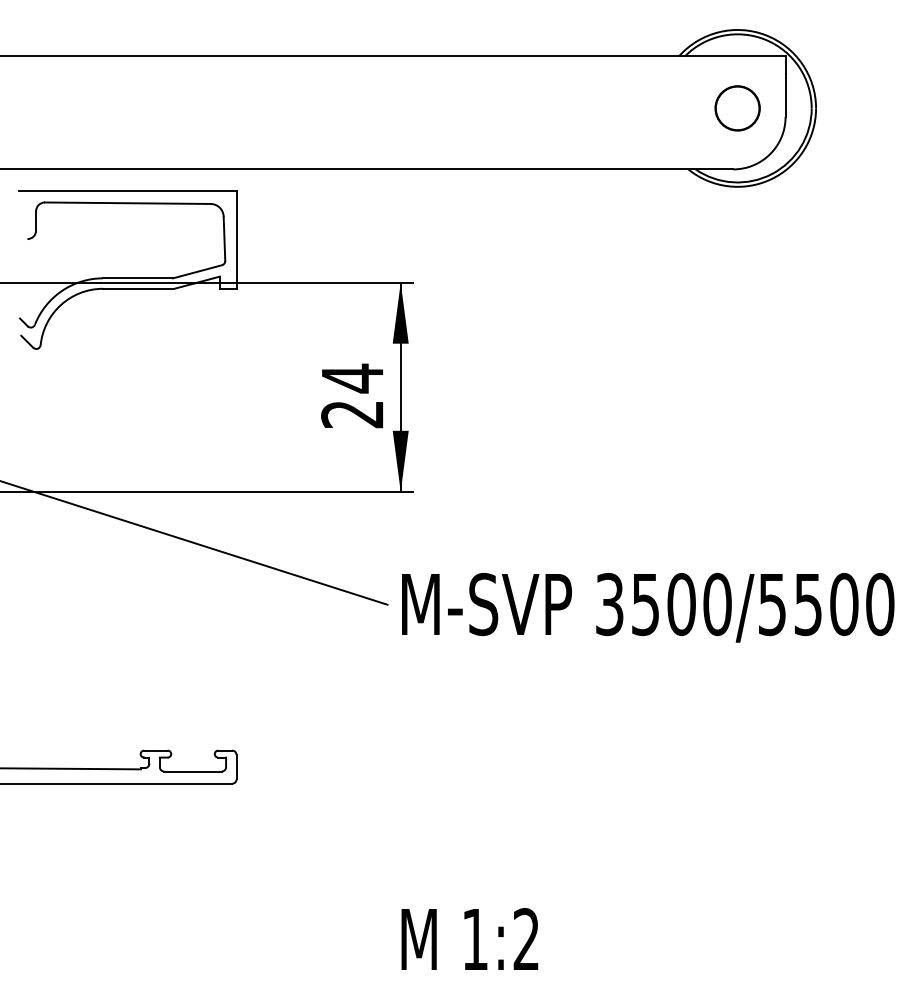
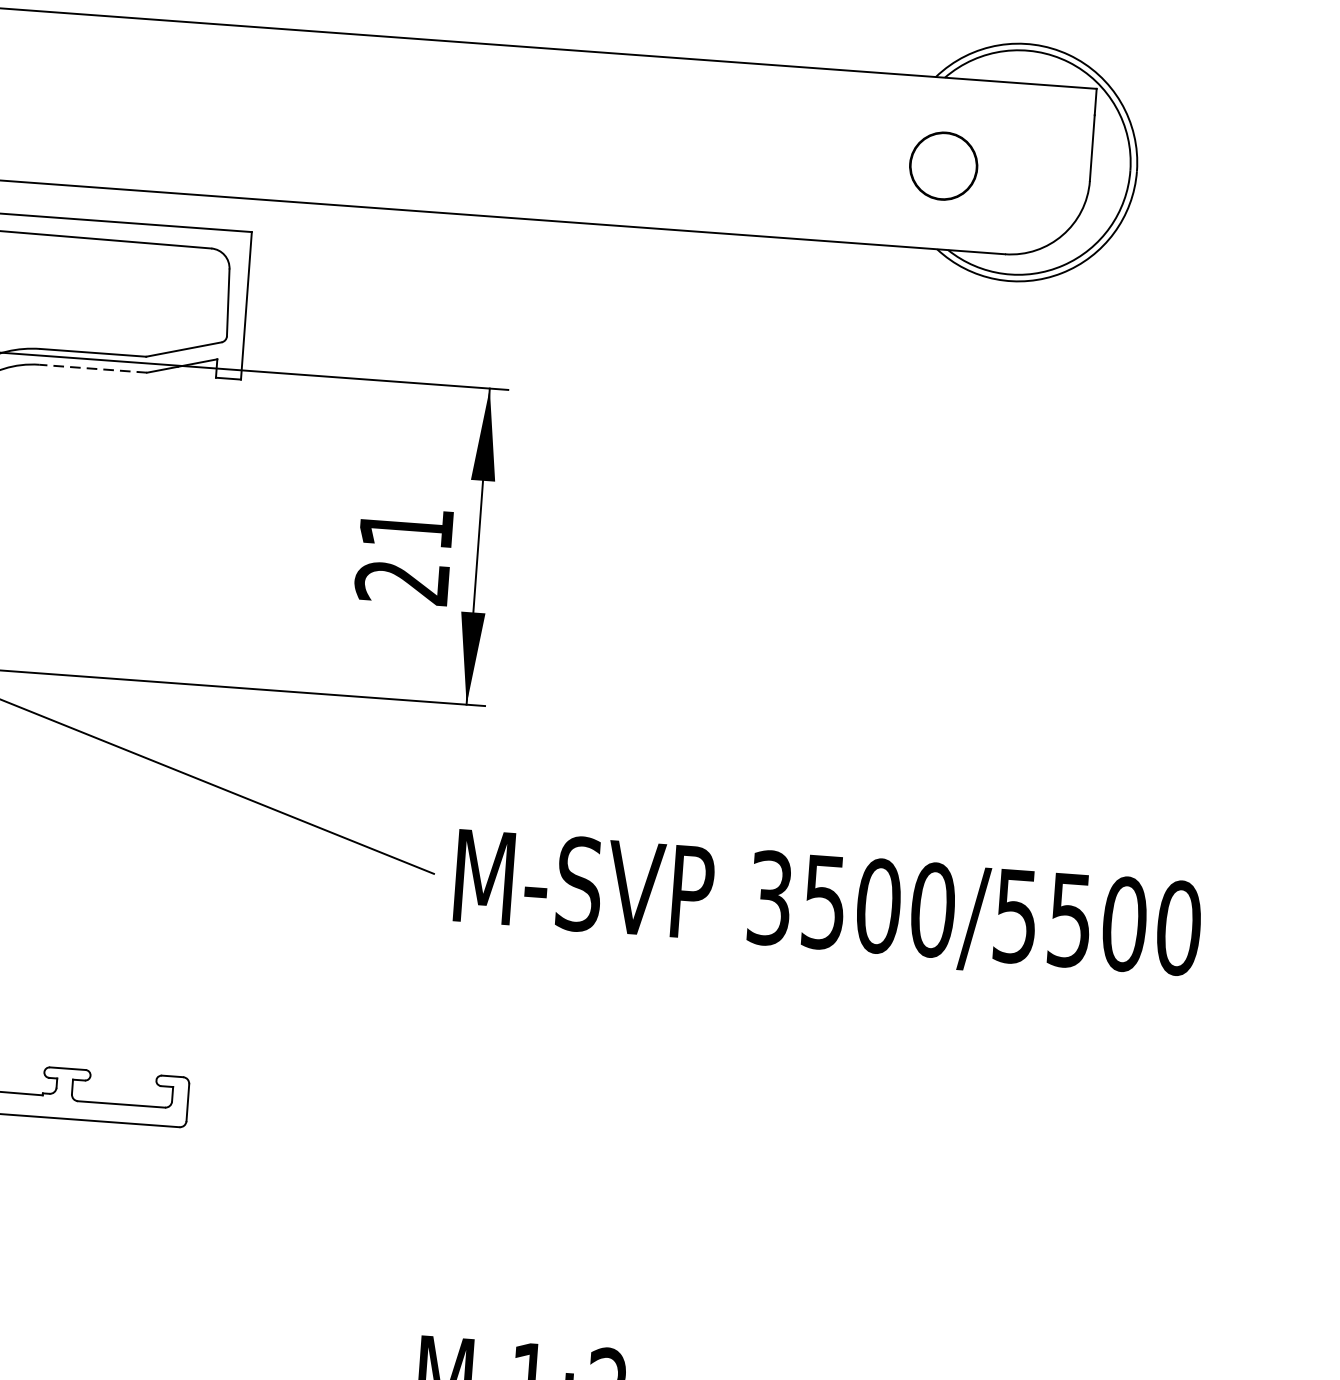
circle: (737, 108) -> (943, 166), moved
line: (138, 288) -> (92, 368), solid -> dashed
text: (352, 378) -> (406, 528), 24 -> 21

